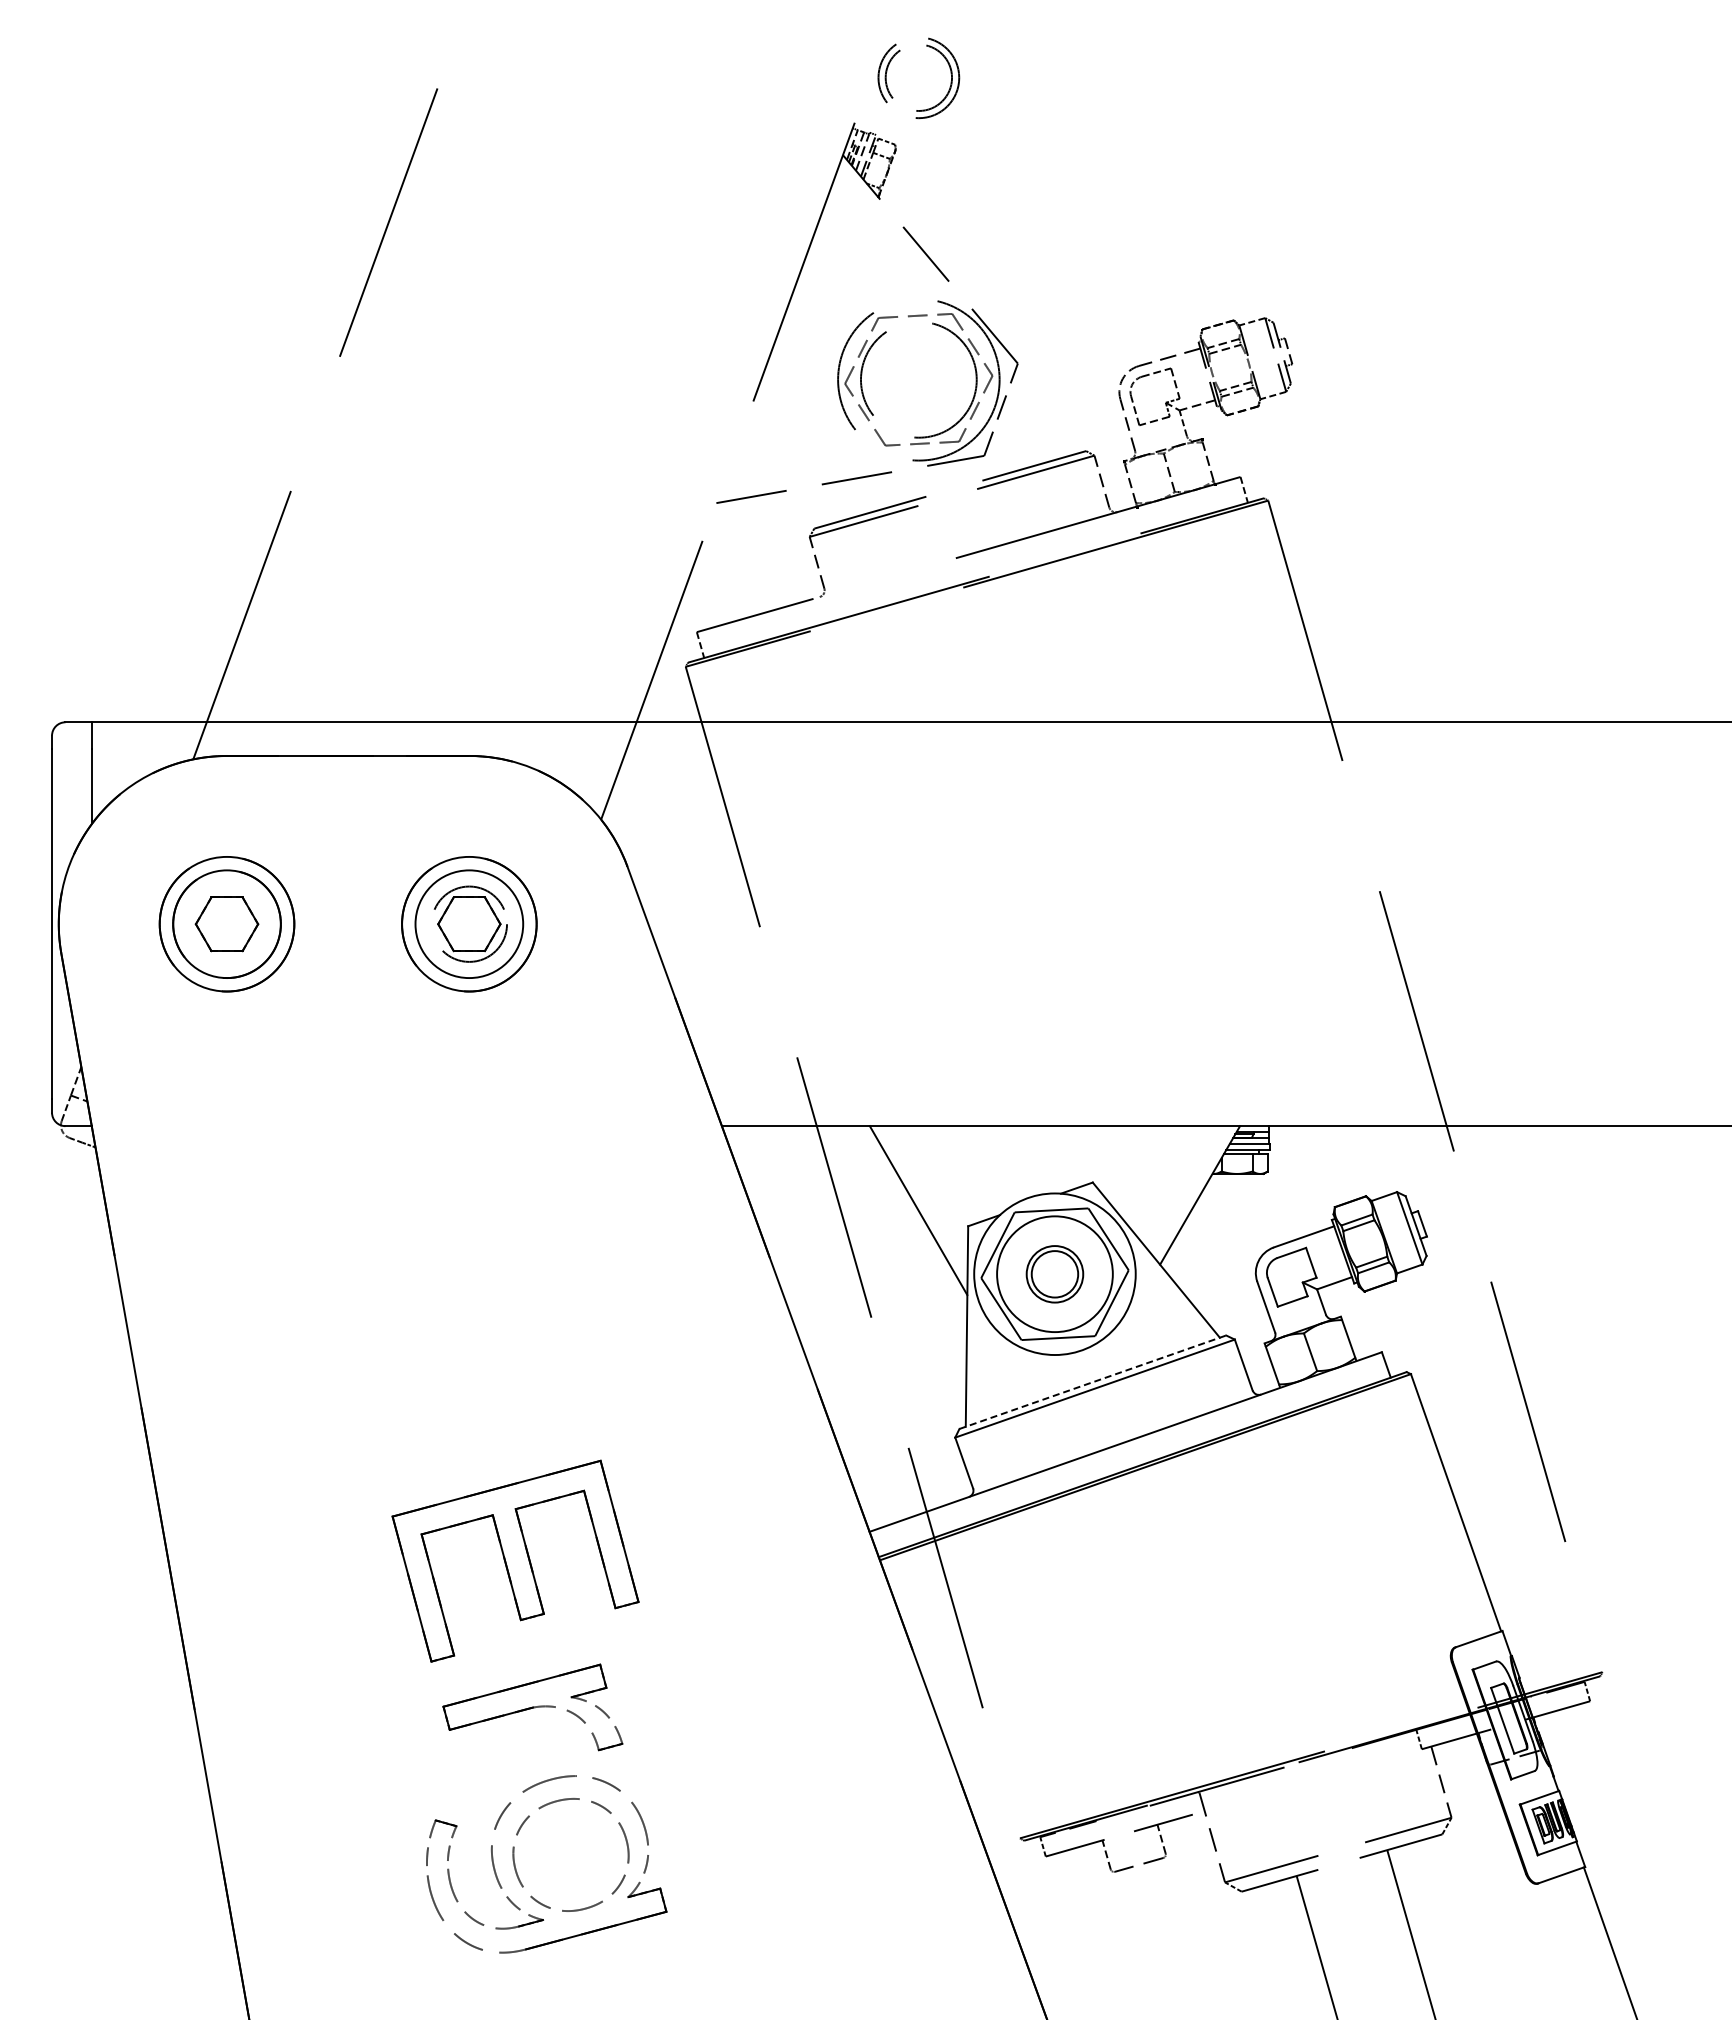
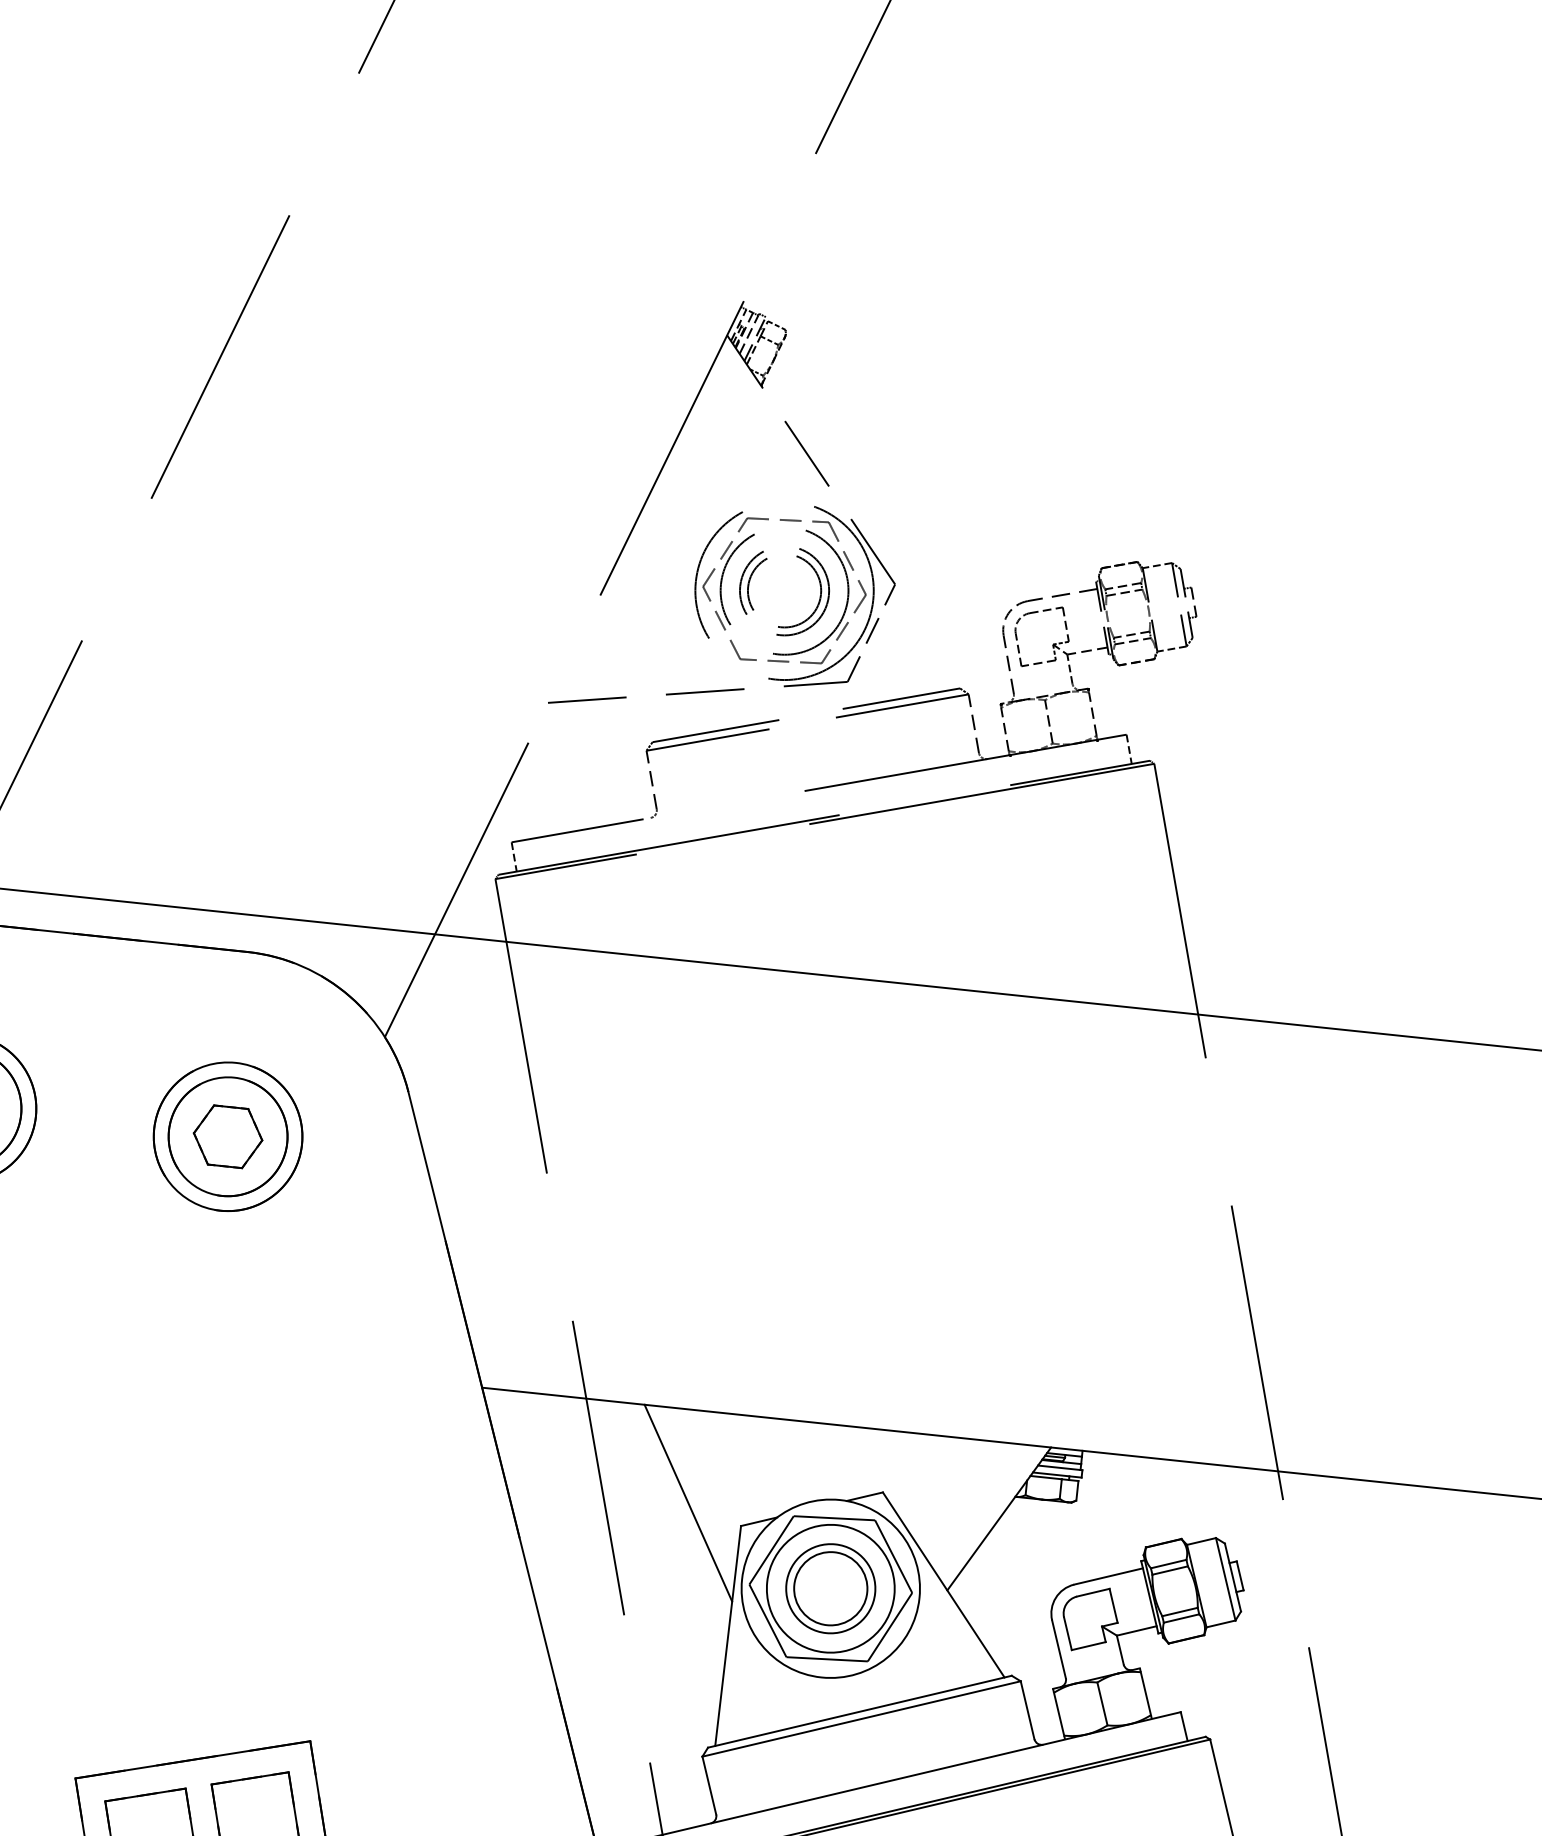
part: (922, 109) -> (784, 626), moved
circle: (469, 924) -> (228, 1137), size x1.43
part: (1054, 1274) -> (830, 1588), size x1.43
line: (1093, 1382) -> (860, 1712), dashed -> solid

